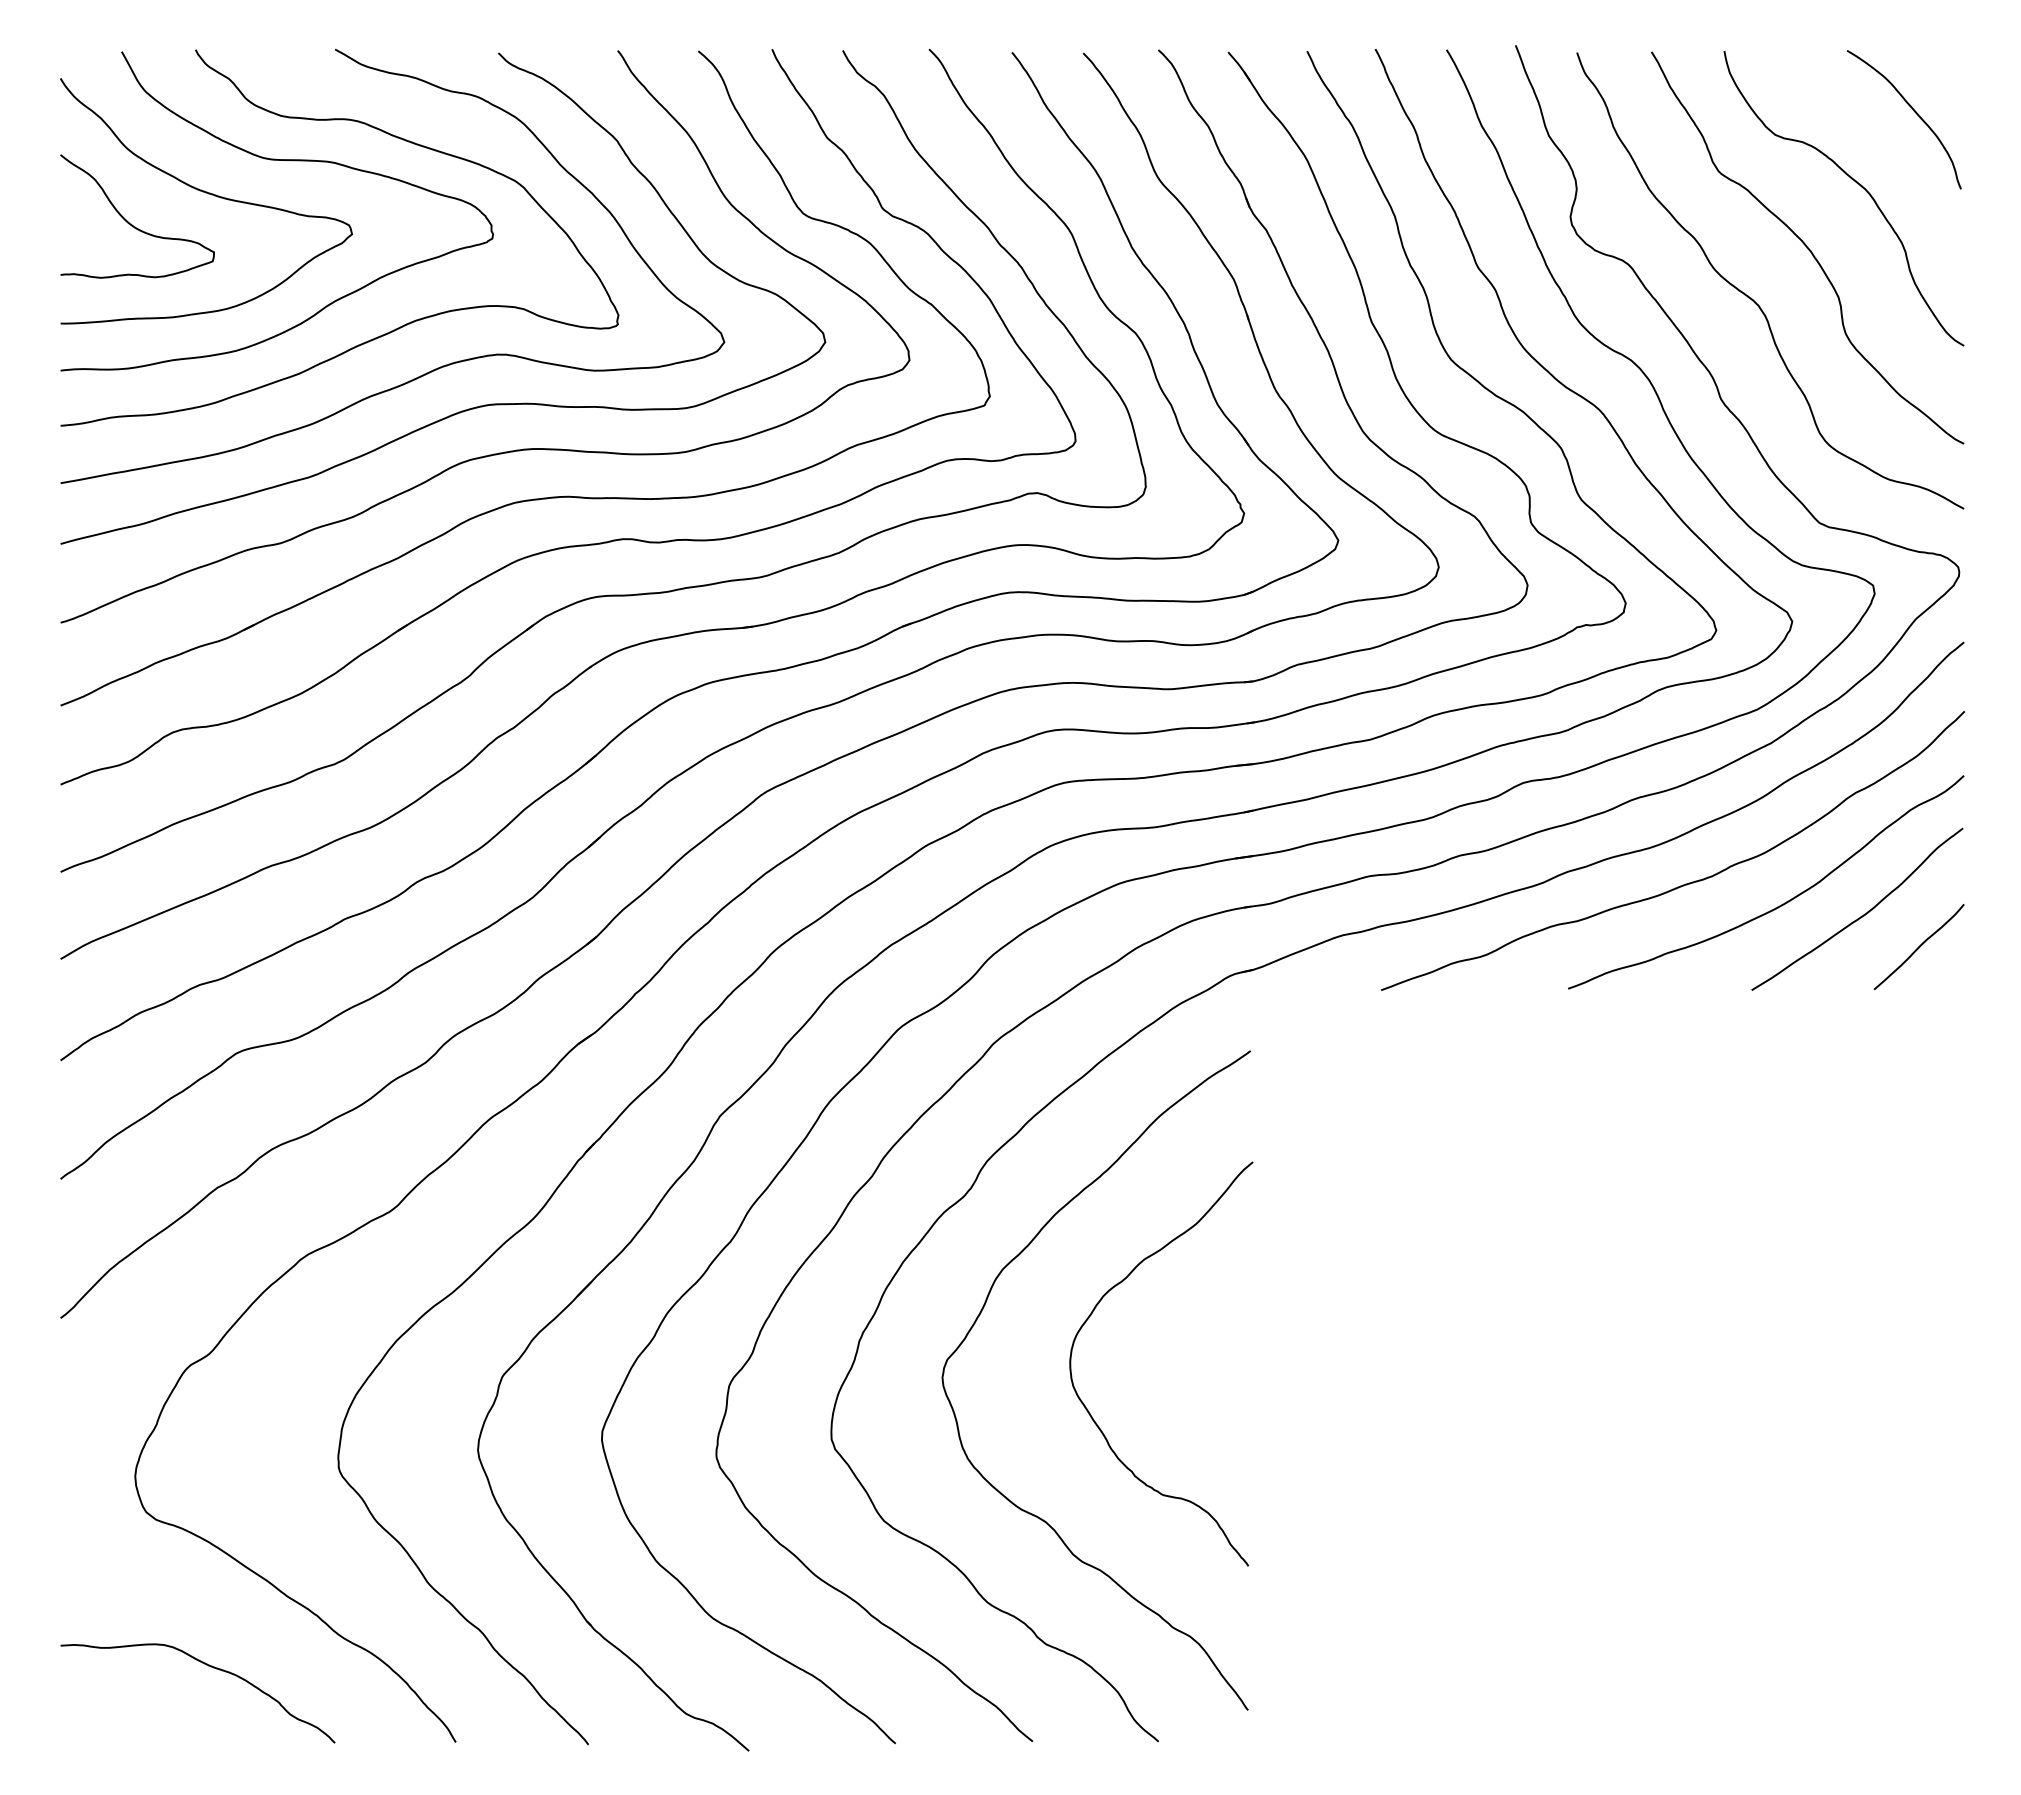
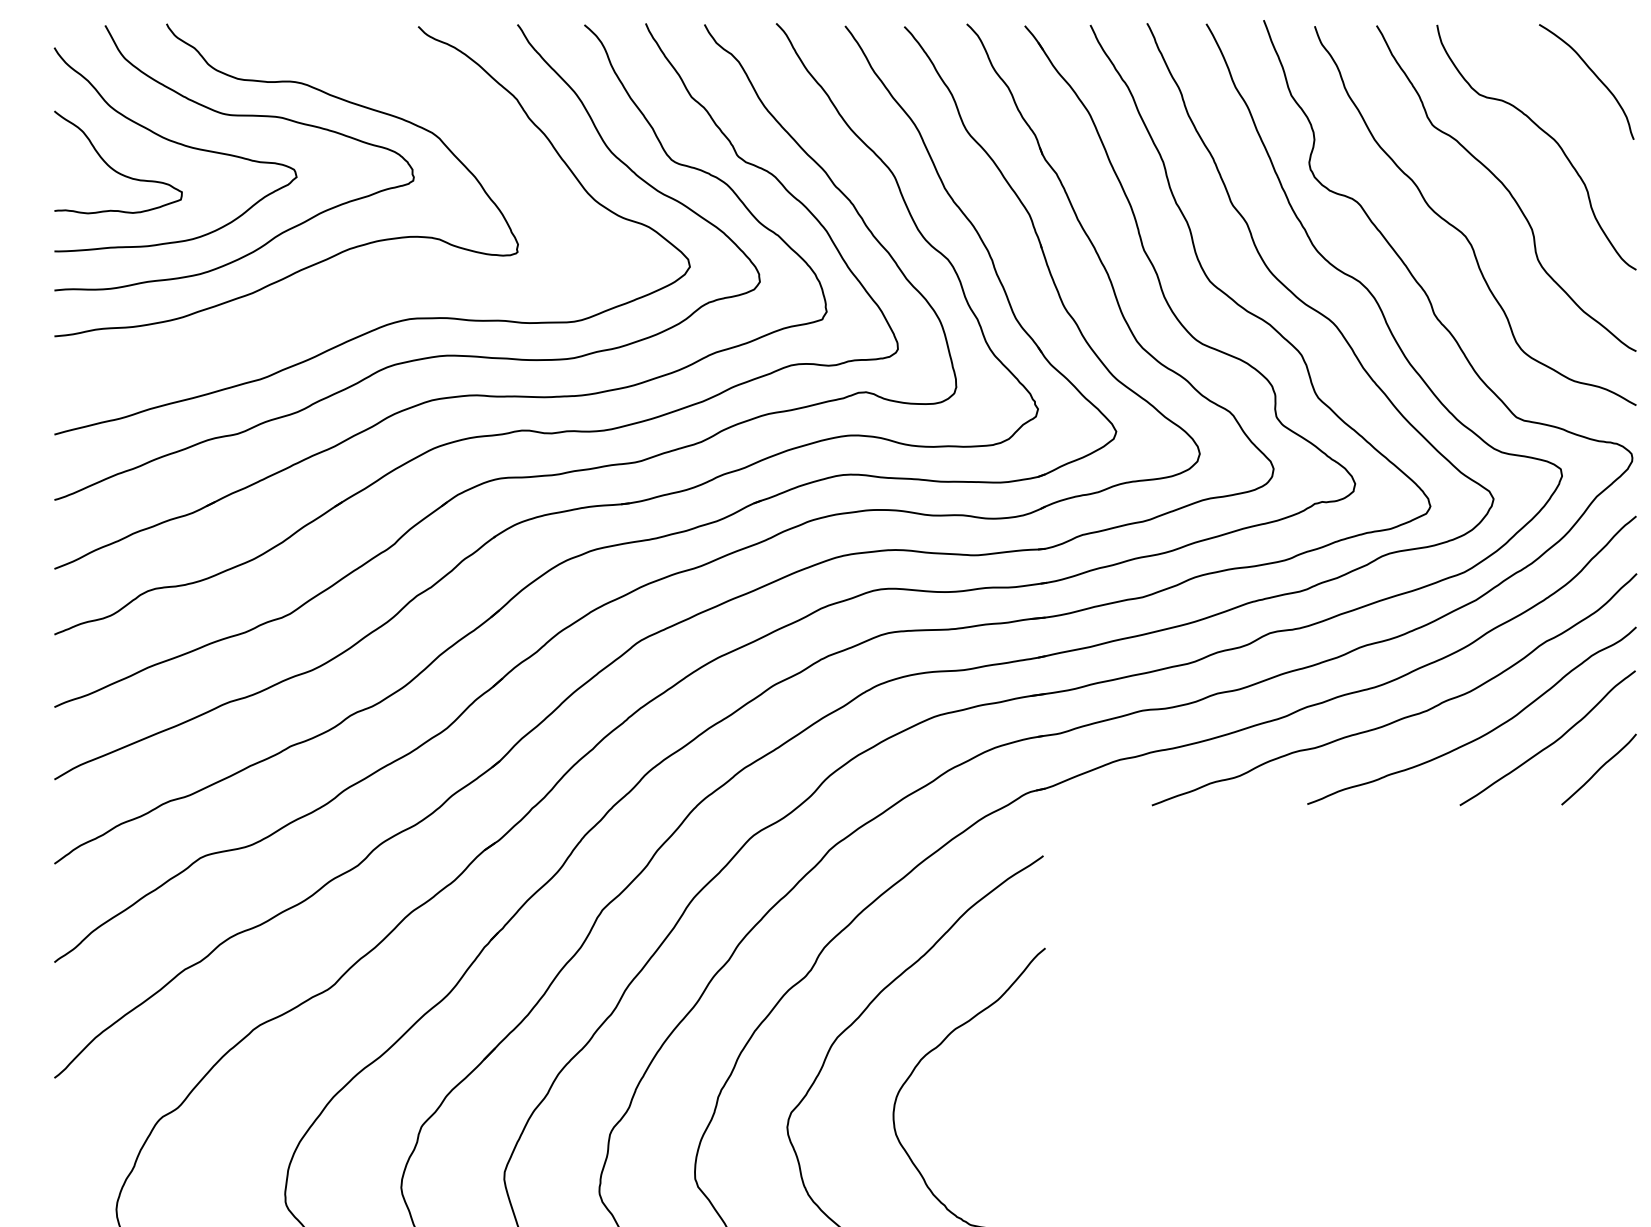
curve: (437, 367) -> (367, 287), removed

